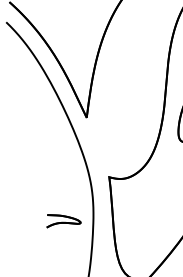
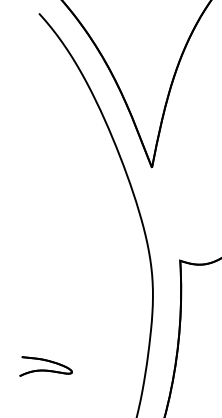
part: (63, 221) -> (45, 368), moved

